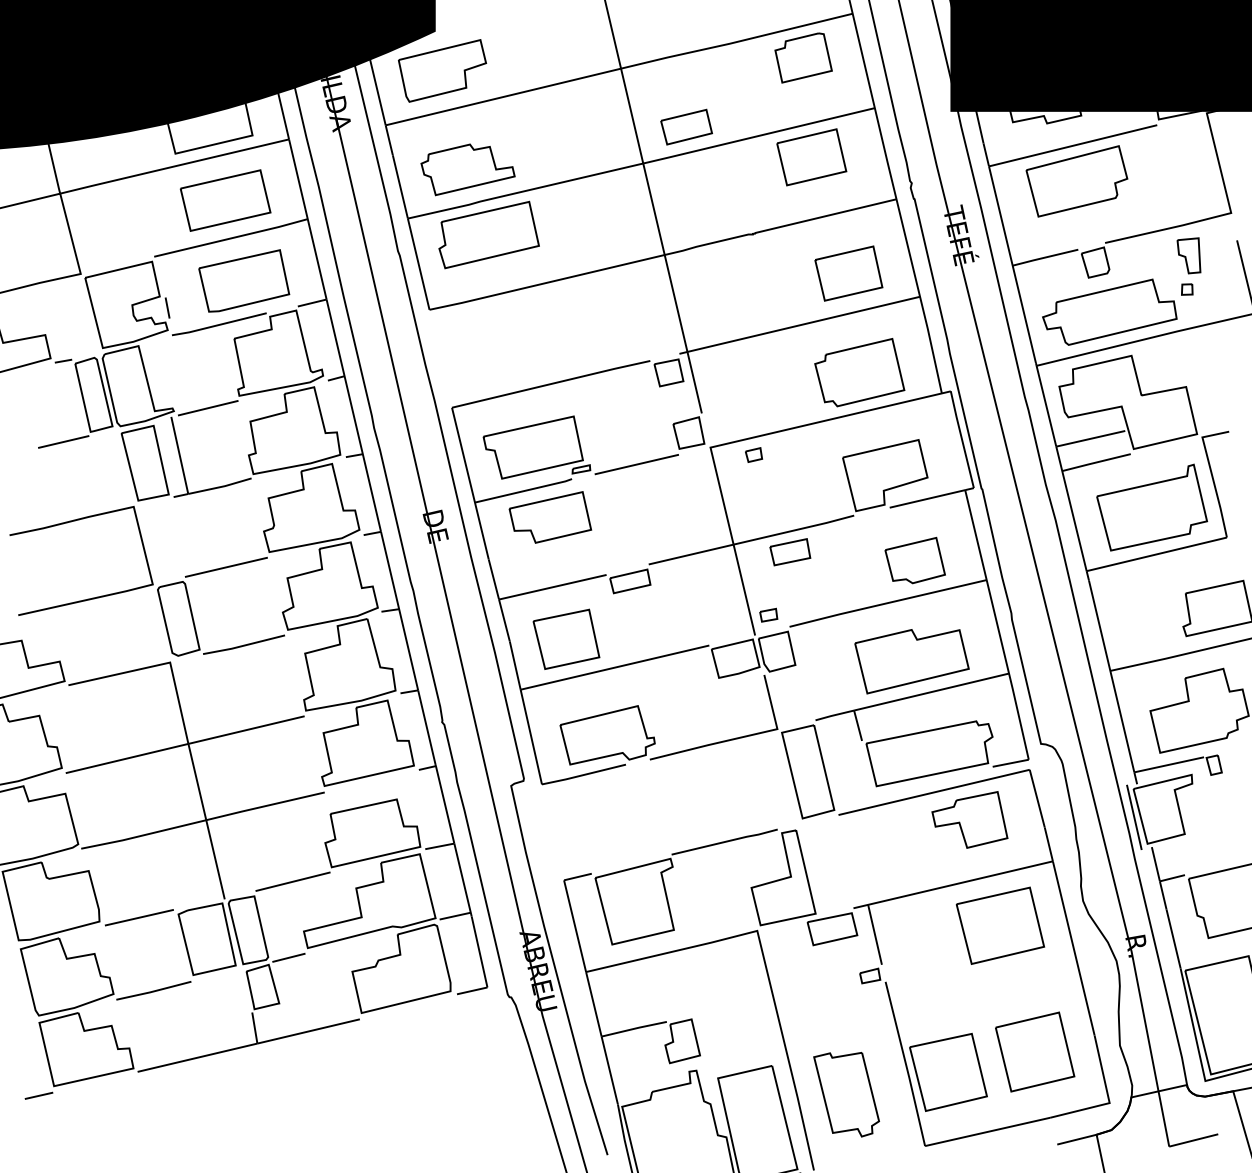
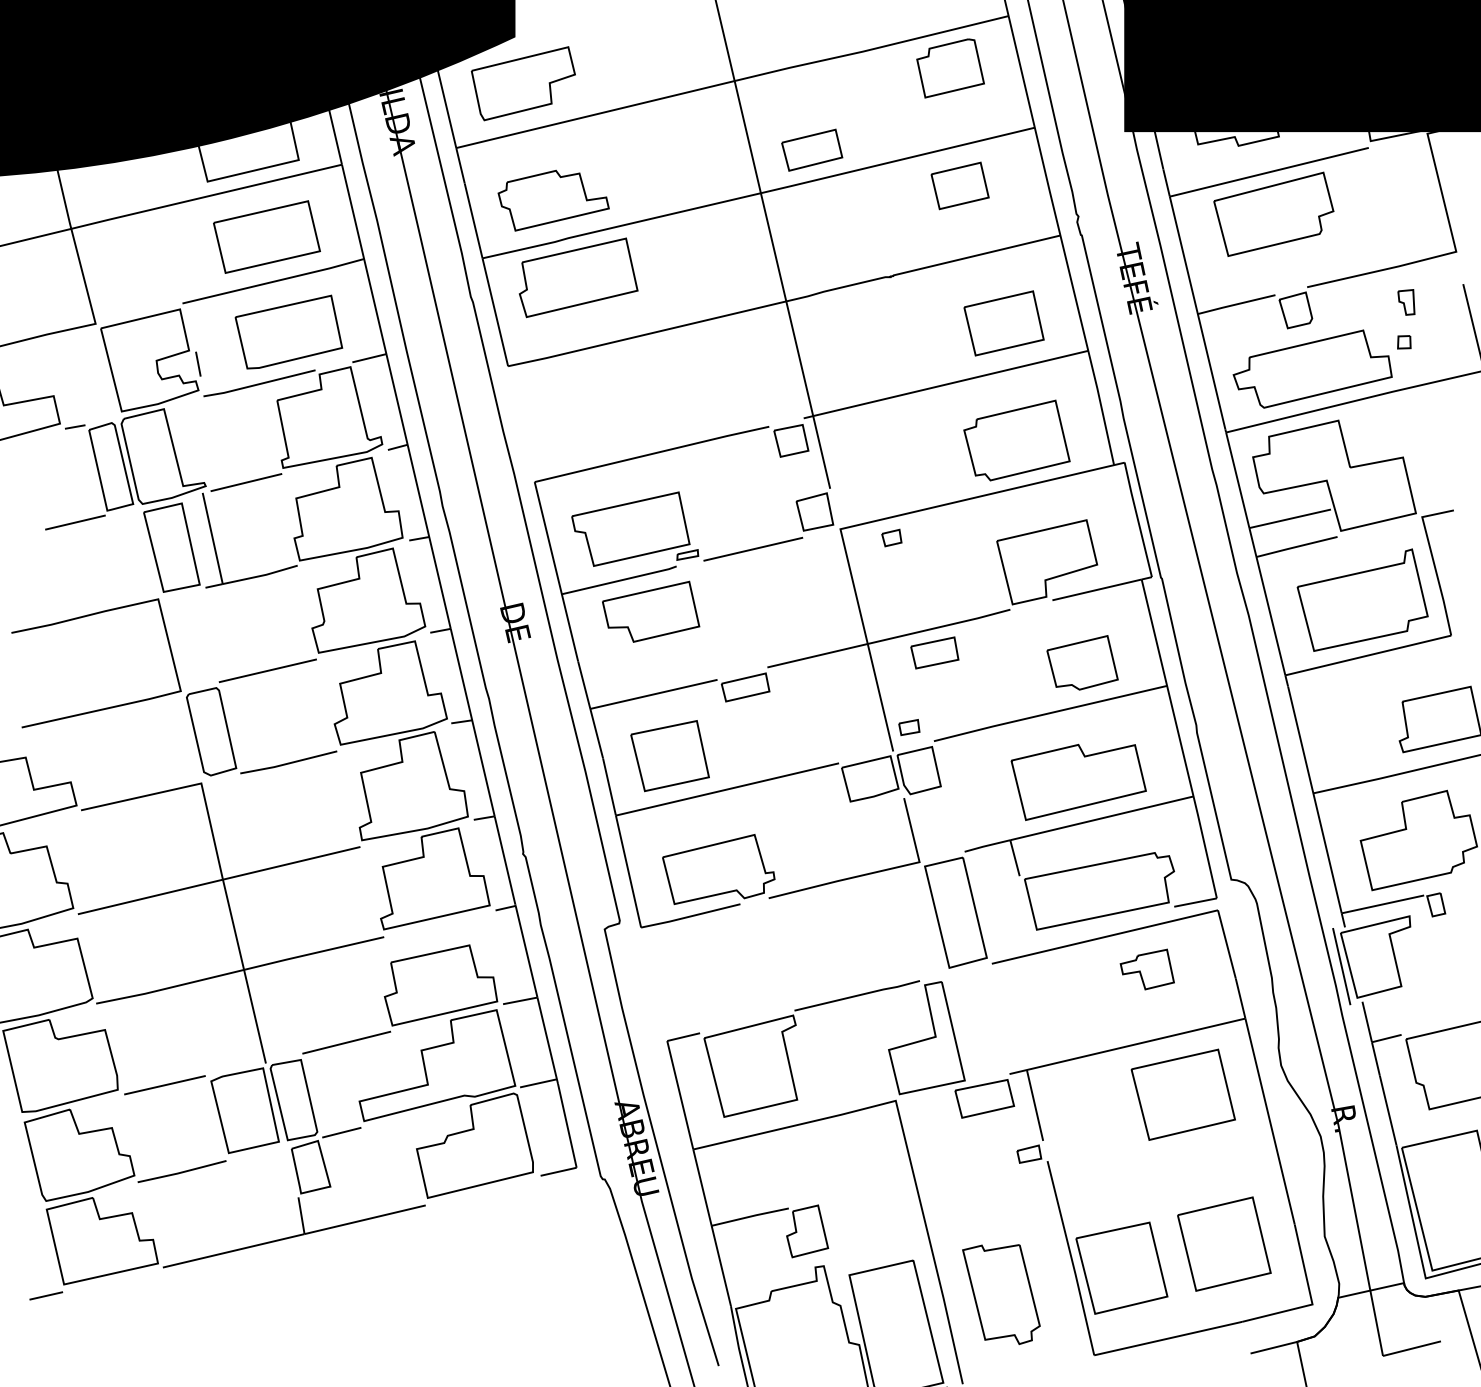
part: (811, 156) -> (959, 185), size x0.7
part: (1189, 255) -> (1406, 302), size x0.6
part: (970, 819) -> (1147, 969), size x0.6

